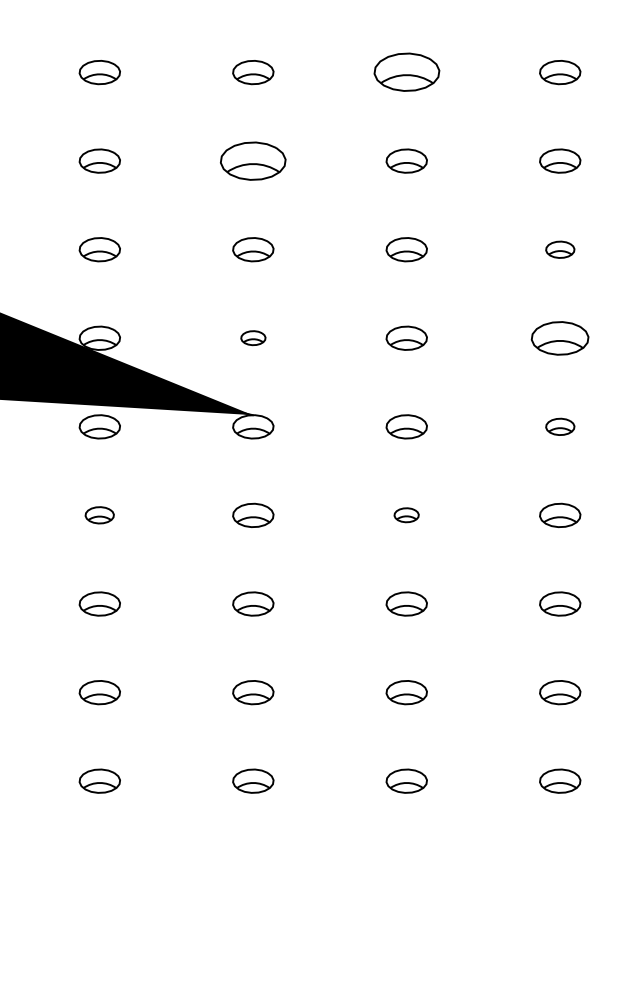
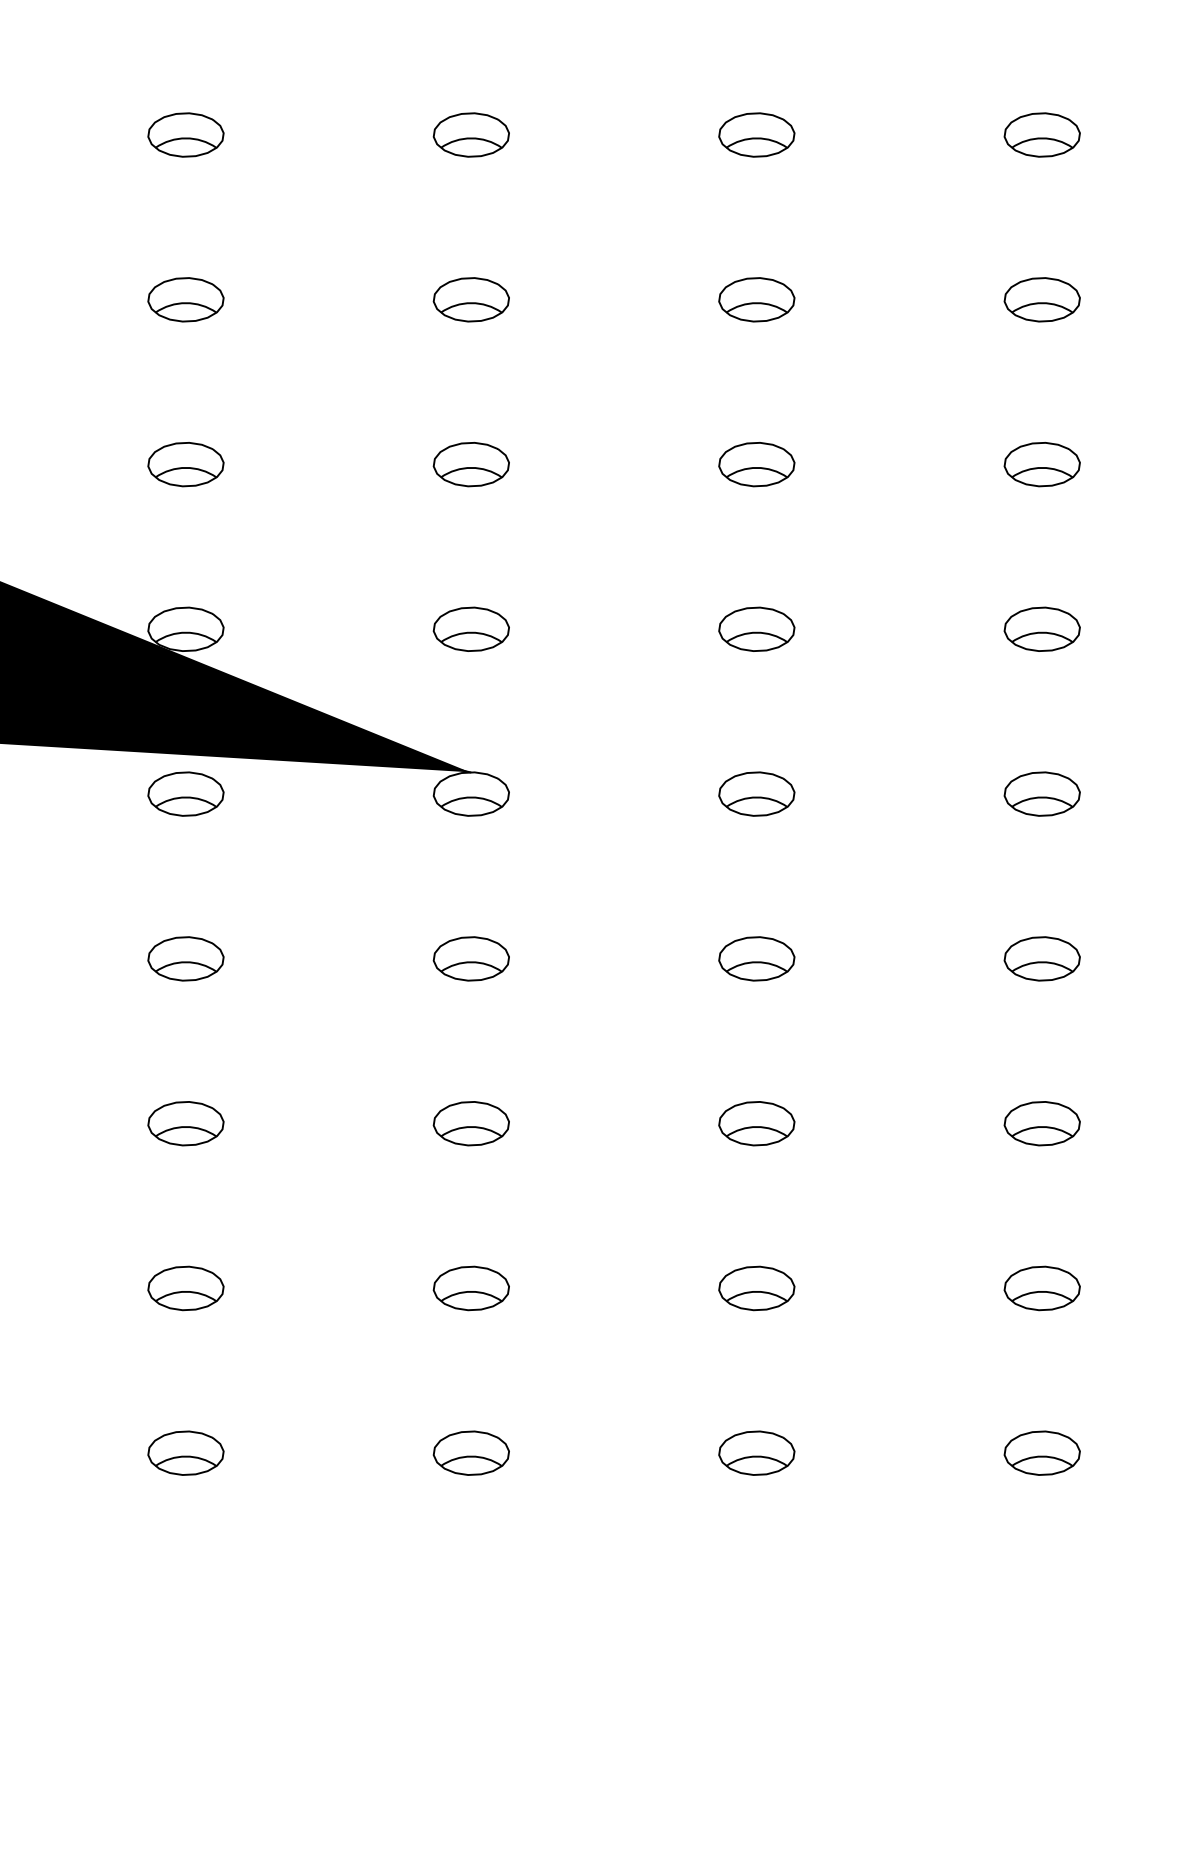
part: (406, 72) -> (756, 134), size x0.62
part: (253, 160) -> (471, 298), size x0.62
part: (560, 249) -> (1042, 464), size x1.43
part: (253, 337) -> (471, 627), size x1.67
part: (560, 337) -> (1042, 627), size x0.71
part: (560, 426) -> (1042, 793), size x1.43
part: (99, 514) -> (185, 957), size x1.43
part: (406, 514) -> (756, 957), size x1.67

